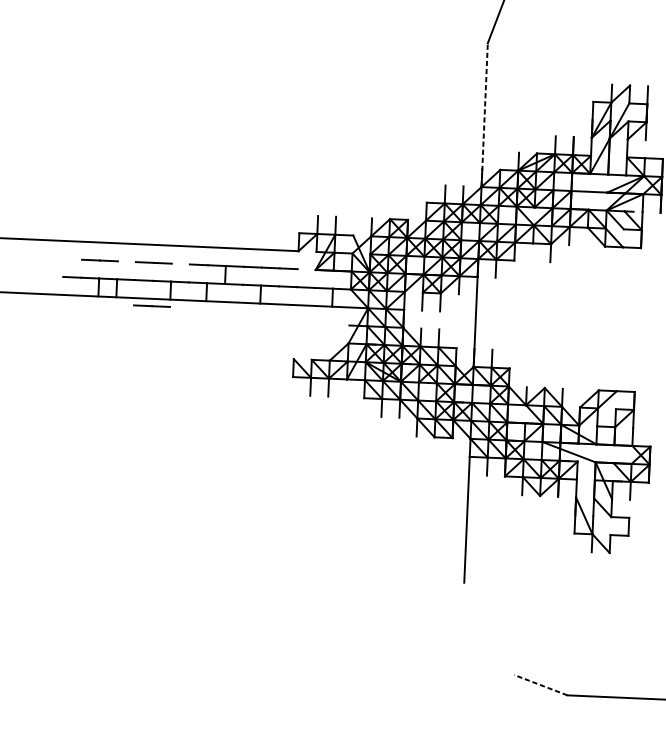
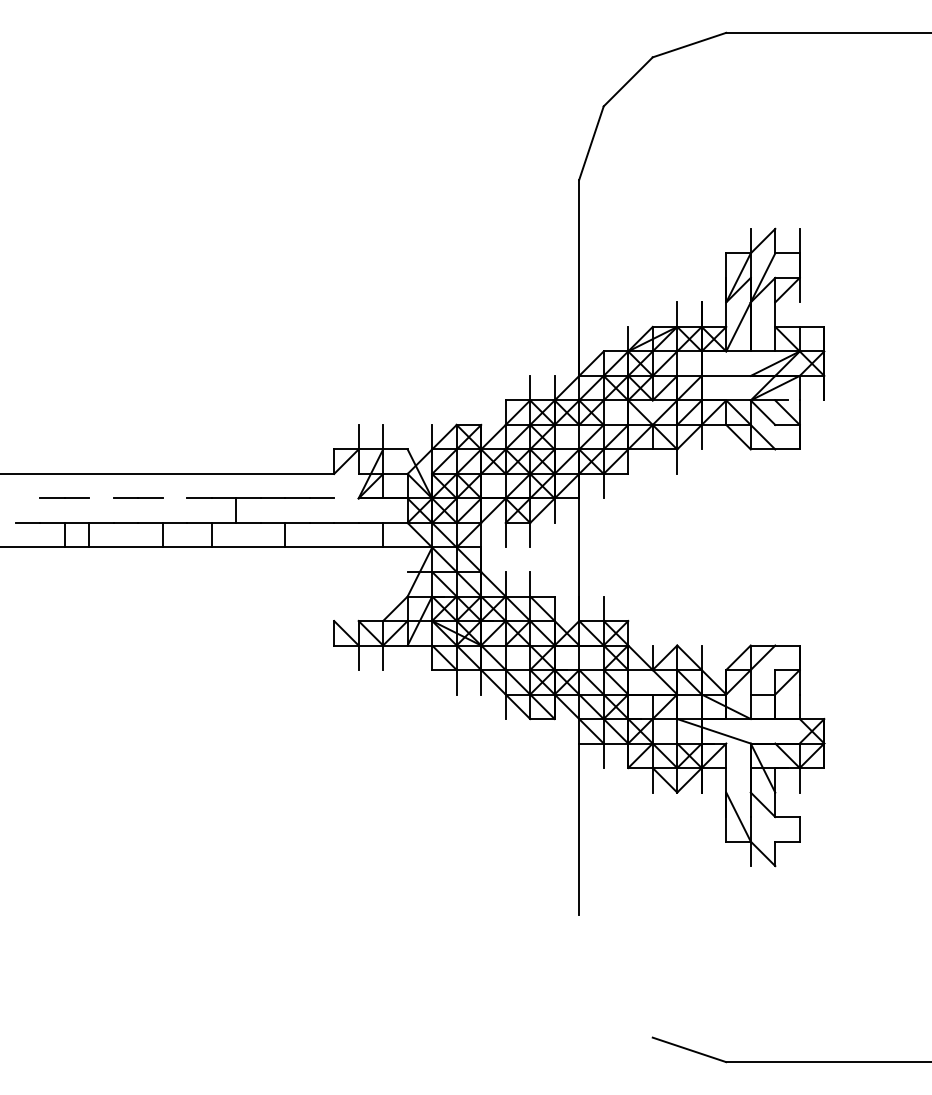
line: (484, 114) -> (579, 277), dashed -> solid
line: (152, 305) -> (138, 556), removed
line: (540, 684) -> (689, 1049), dashed -> solid

